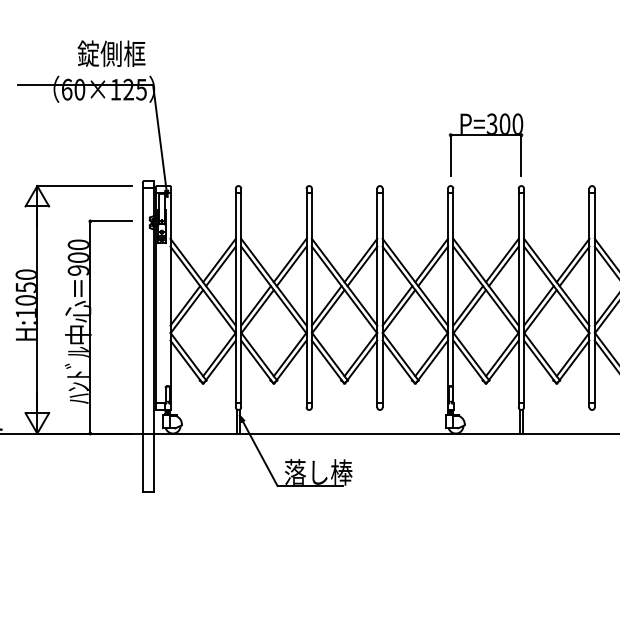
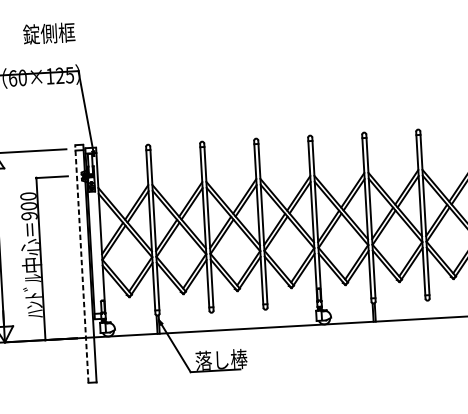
text: (111, 53) -> (49, 33), moved
part: (485, 135) -> (334, 95), removed
line: (143, 336) -> (81, 263), solid -> dashed

